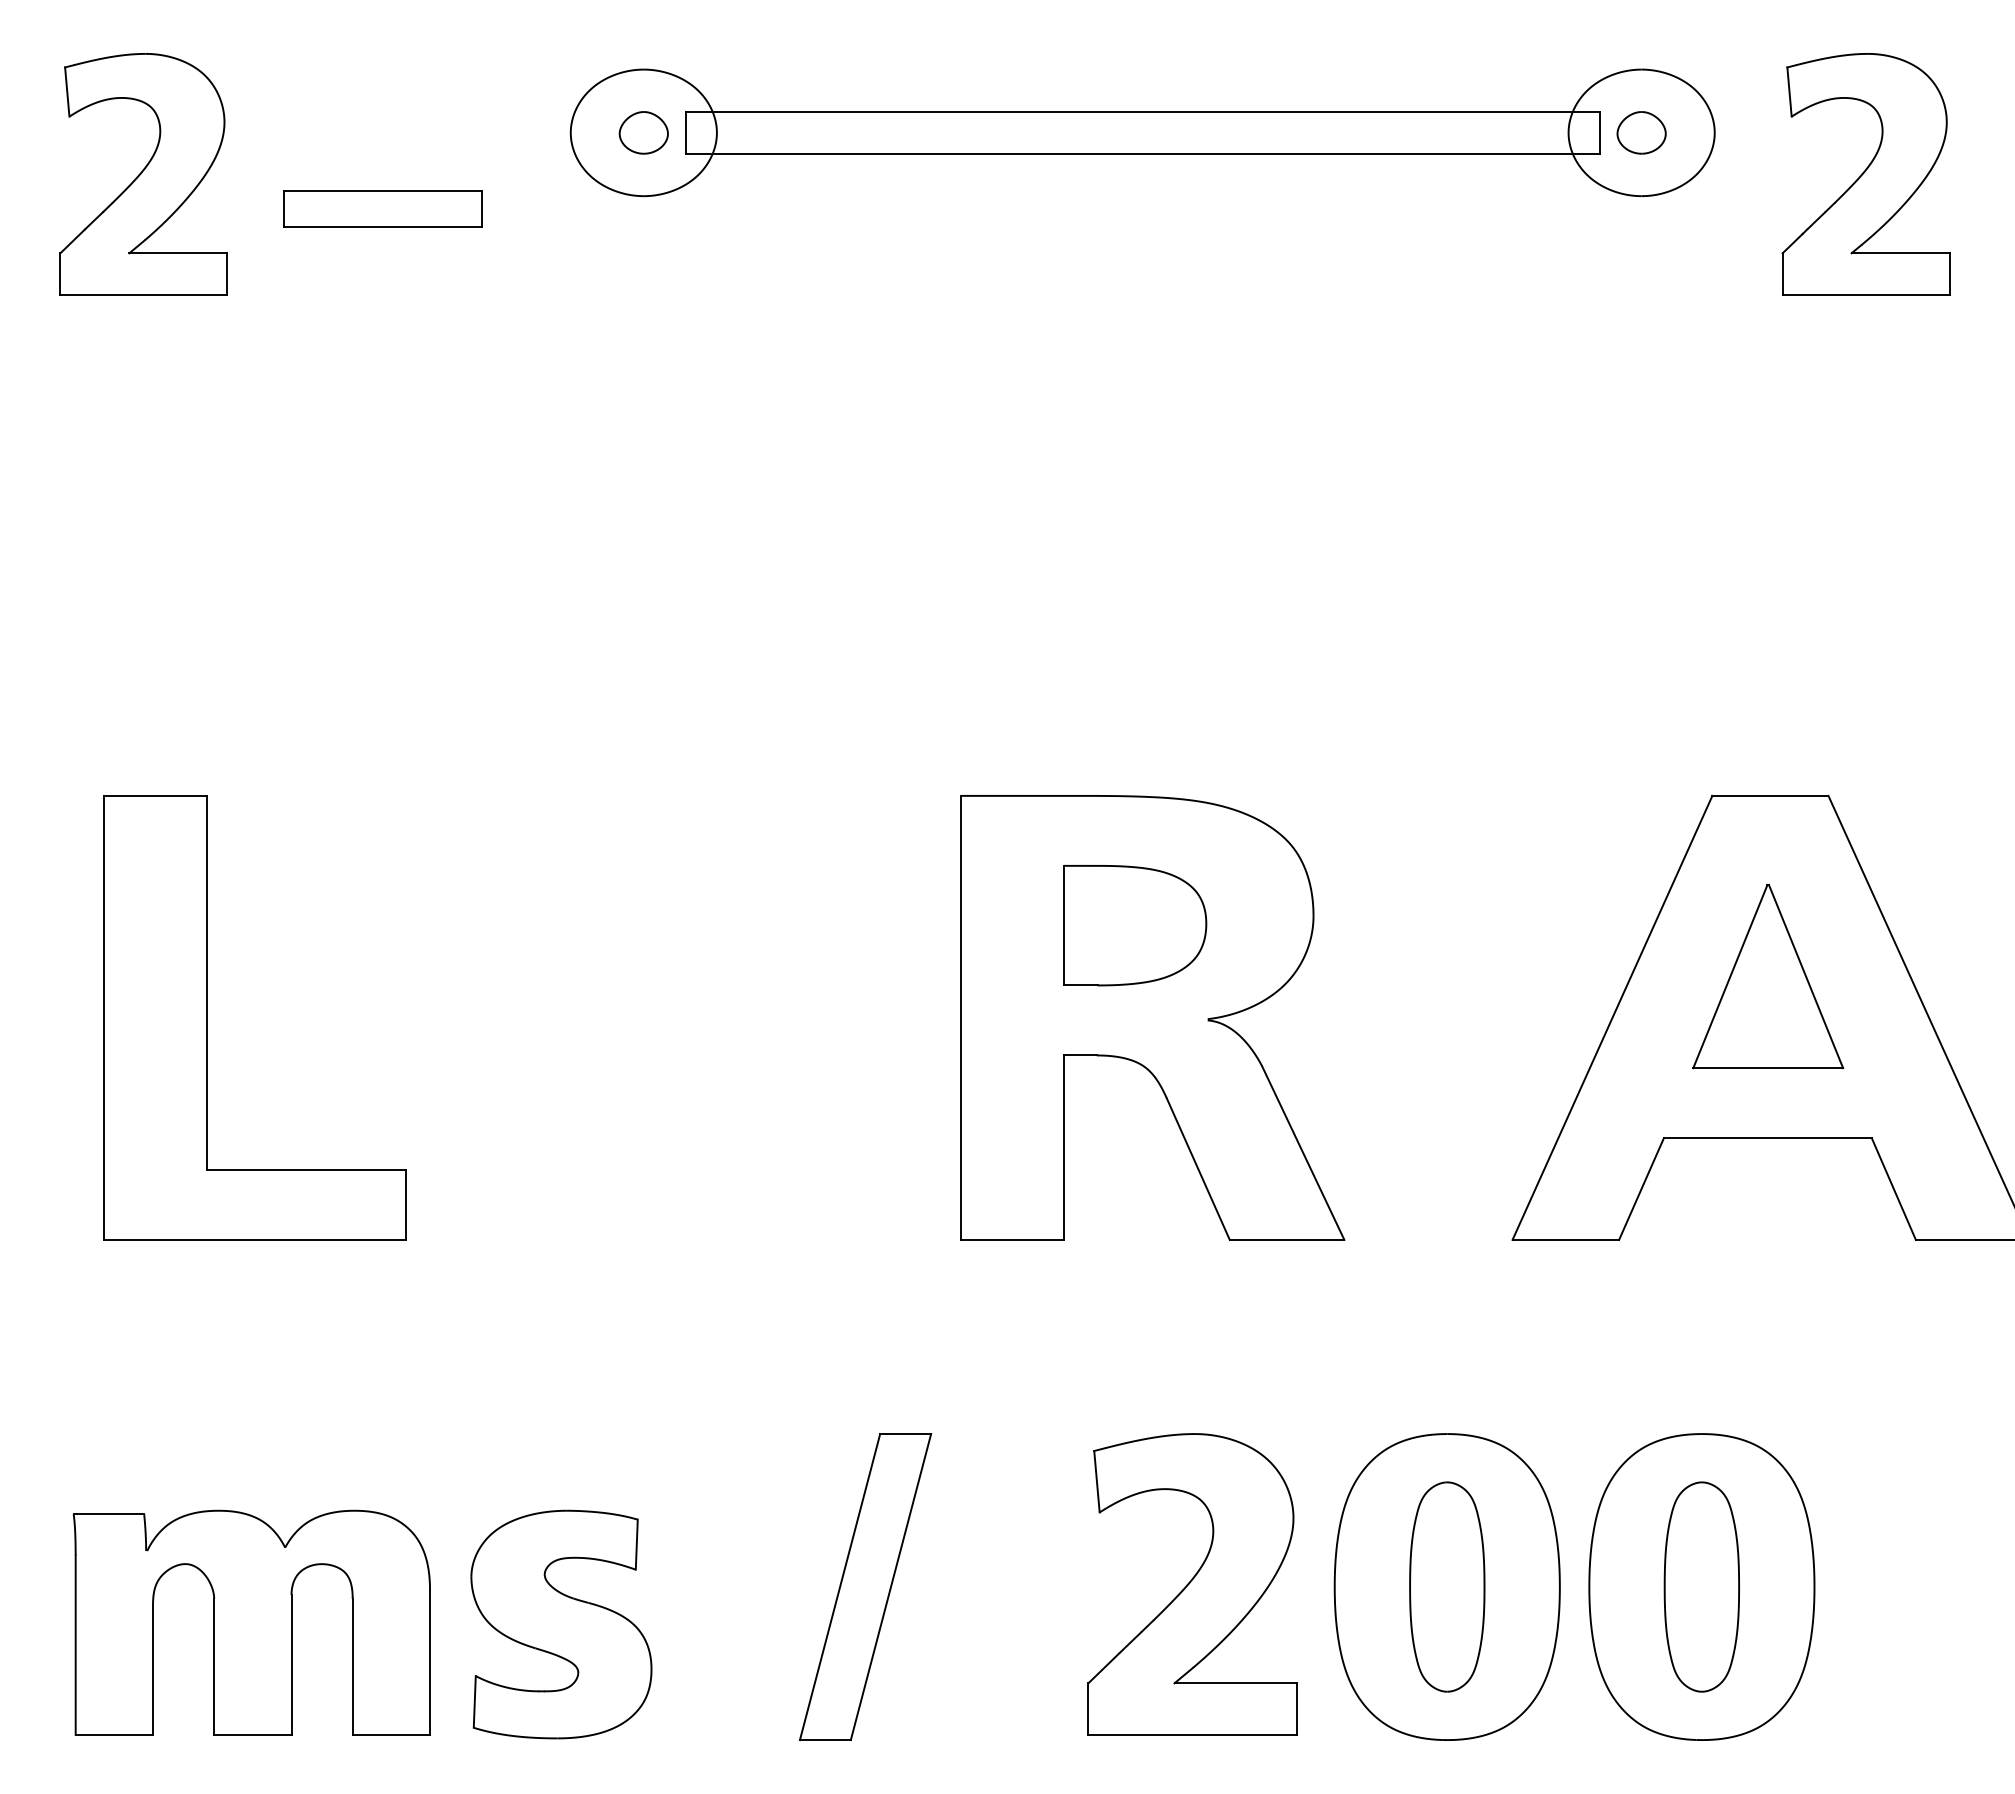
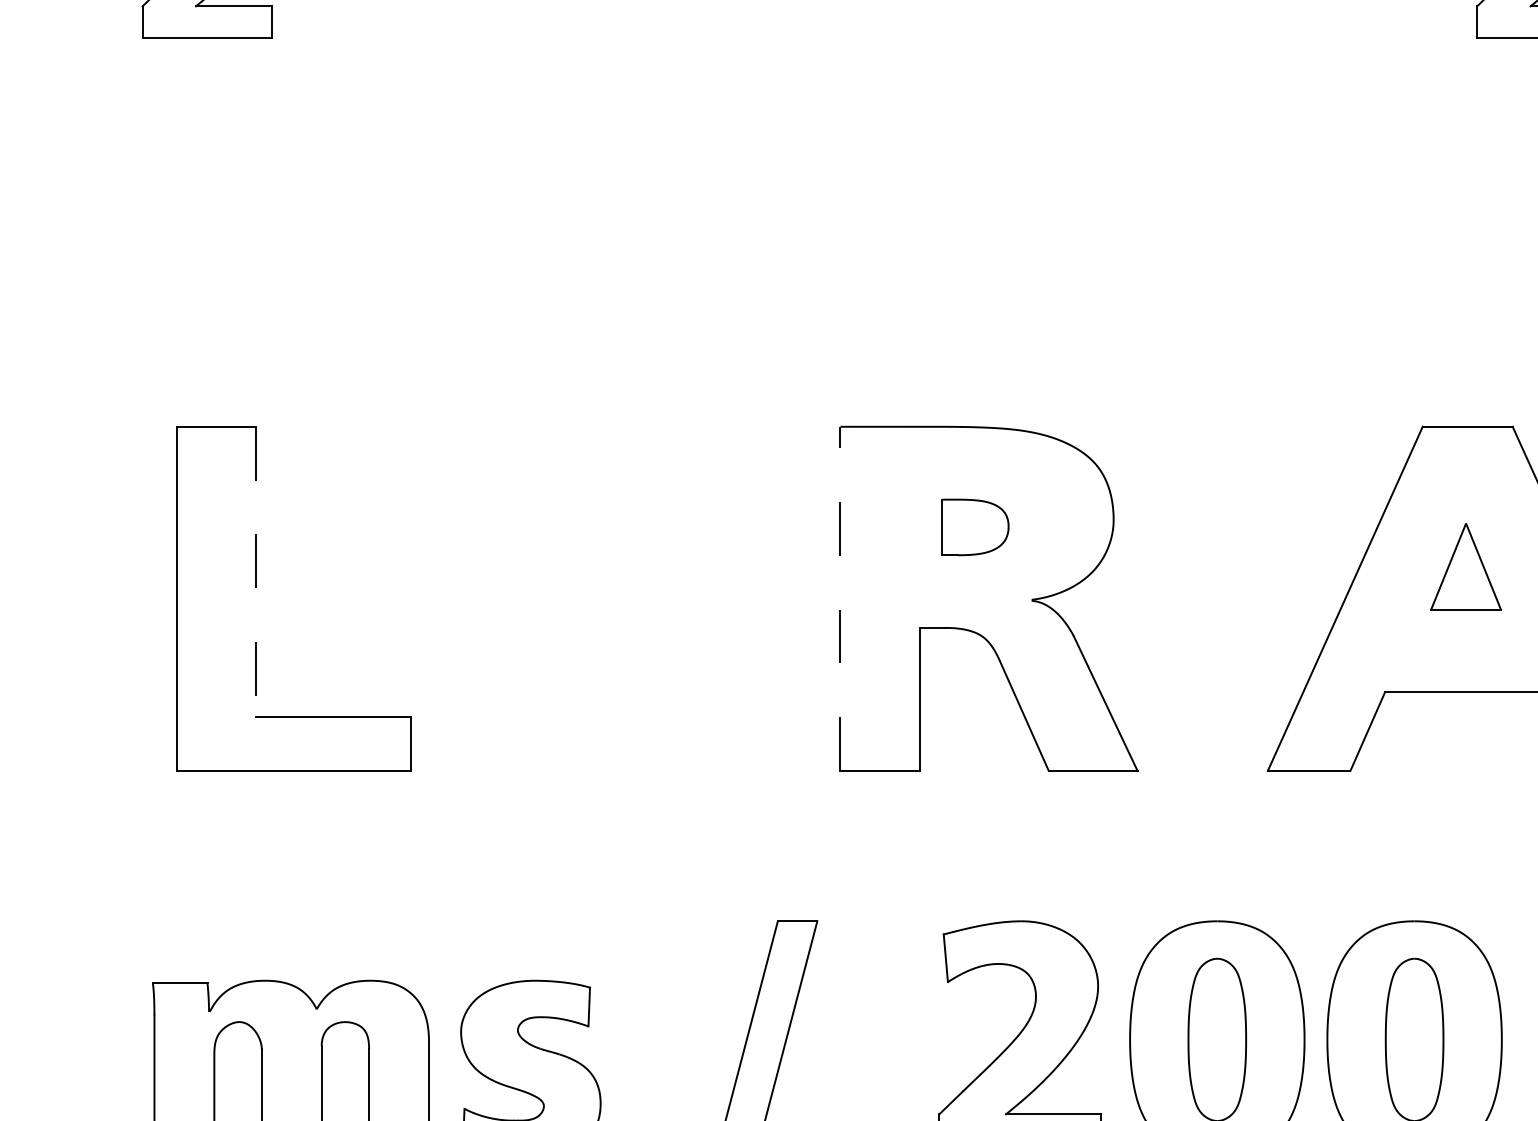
part: (1135, 925) -> (975, 527), size x0.6
part: (1768, 976) -> (1466, 566), size x0.6
line: (207, 983) -> (256, 572), solid -> dashed
line: (960, 1017) -> (840, 598), solid -> dashed

